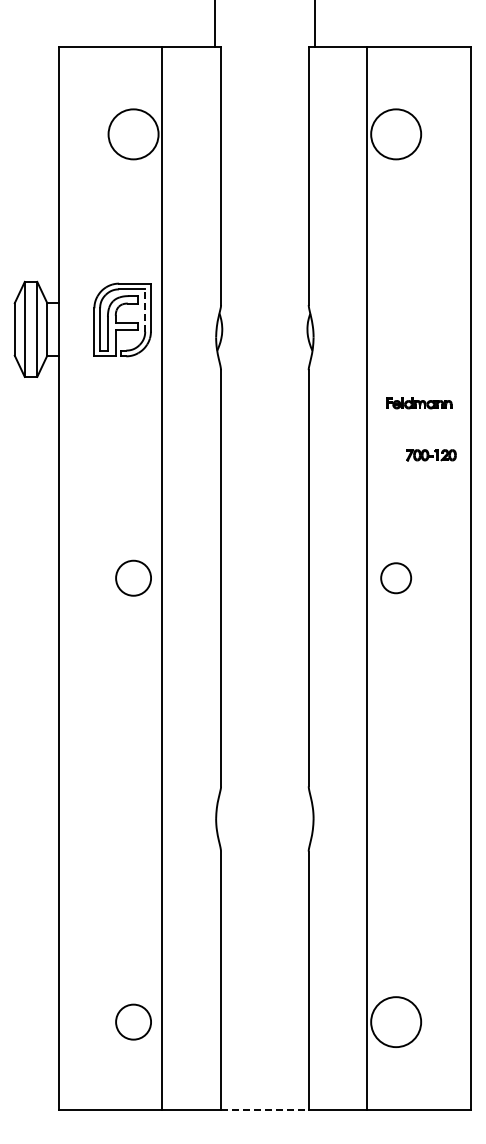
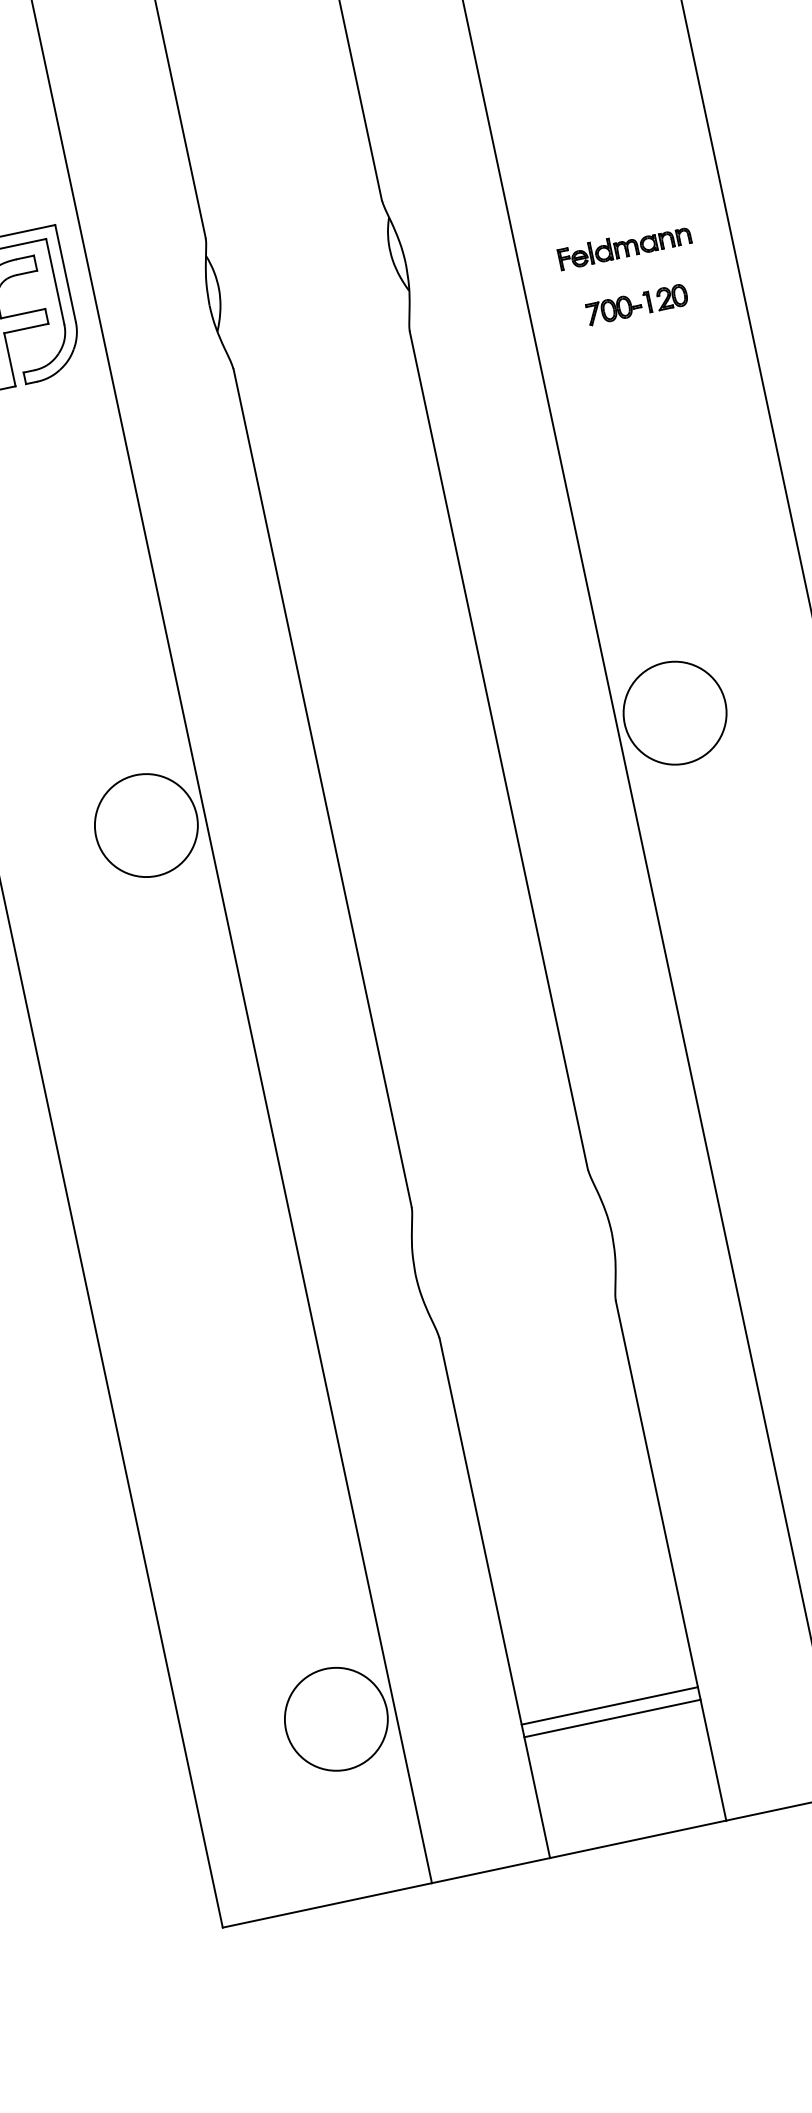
line: (145, 310) -> (55, 281), dashed -> solid
part: (419, 403) -> (625, 246), moved
part: (431, 455) -> (637, 305), moved
circle: (133, 578) -> (146, 826), size x1.43
circle: (396, 578) -> (675, 713), size x1.67
circle: (133, 1022) -> (336, 1720), size x1.43
line: (264, 1043) -> (609, 1706), added
line: (264, 1049) -> (611, 1718), added
line: (264, 1109) -> (637, 1839), dashed -> solid

